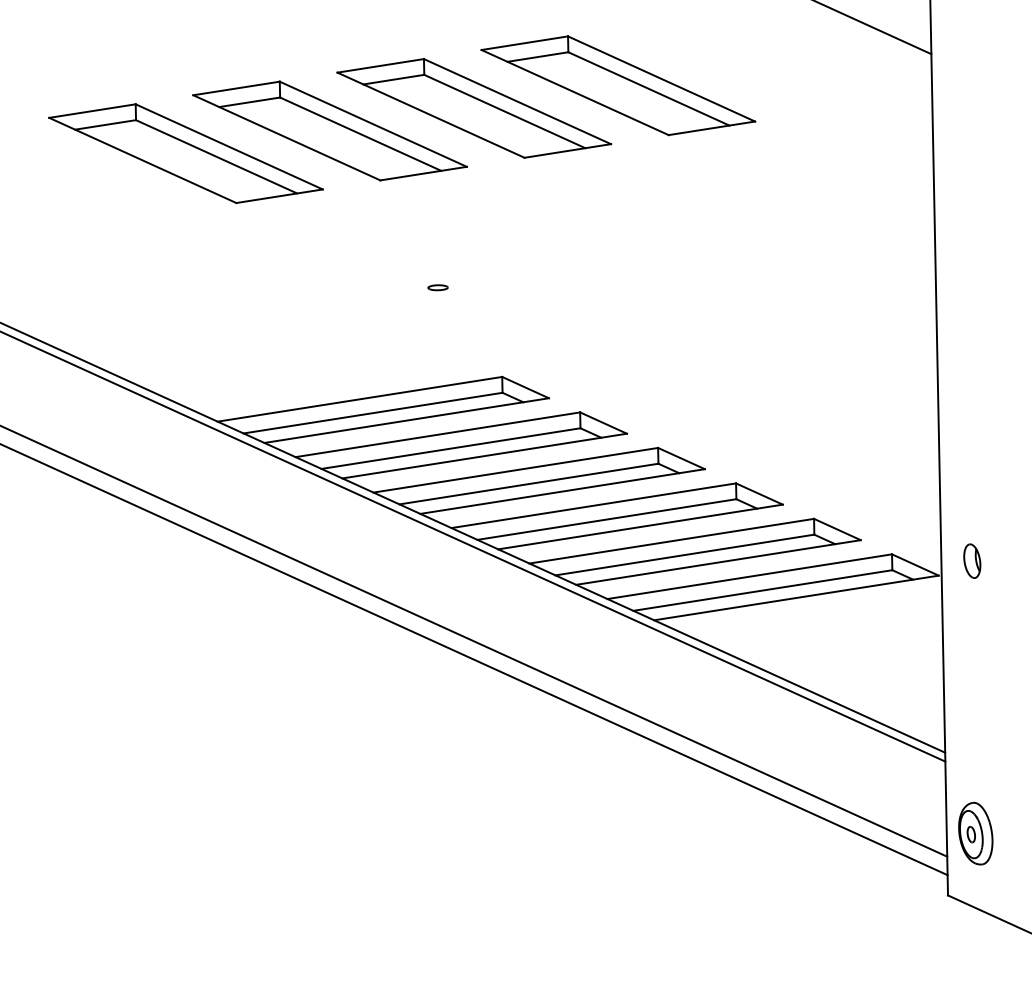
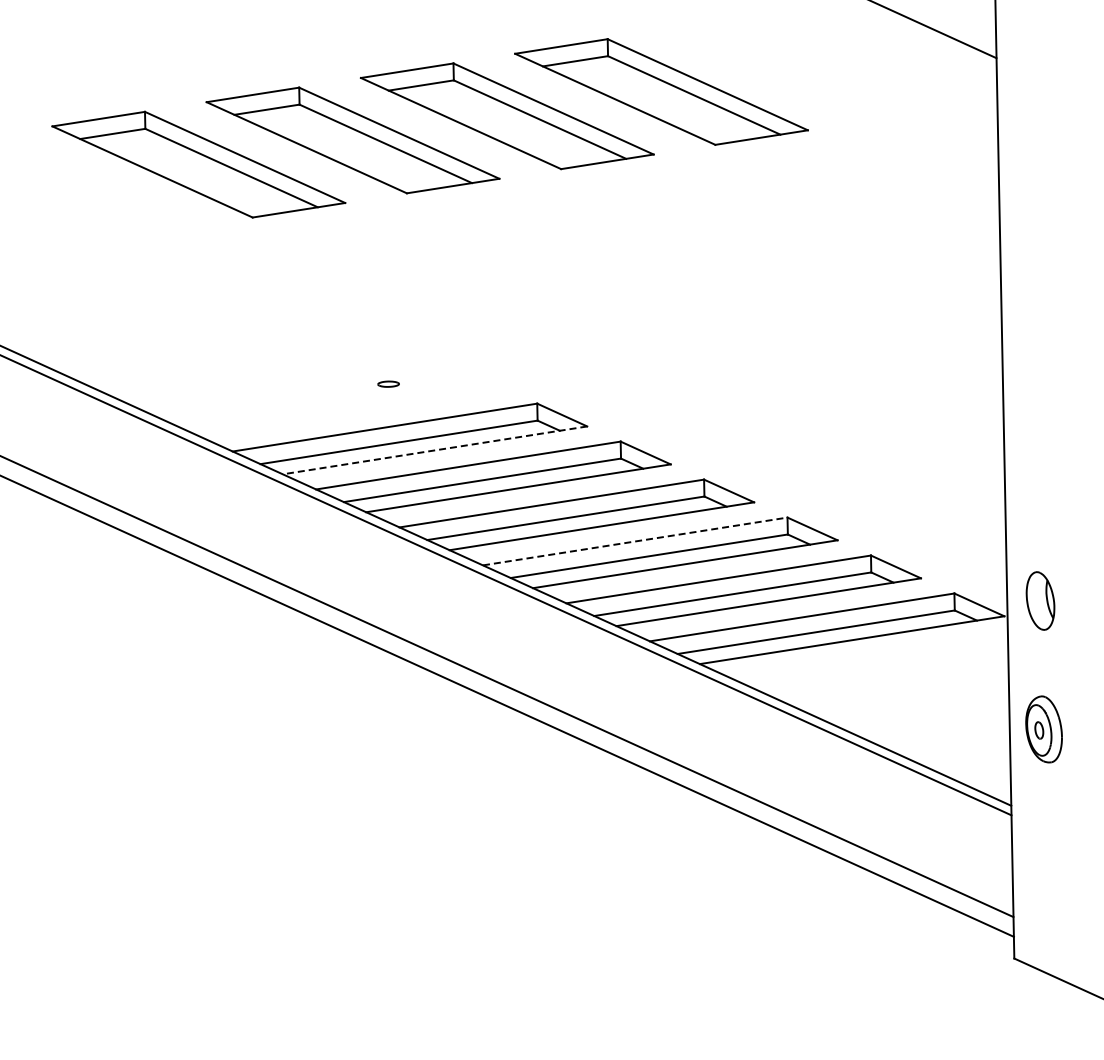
part: (437, 287) -> (388, 383), moved
line: (406, 420) -> (434, 450), solid -> dashed
line: (594, 505) -> (635, 541), solid -> dashed
part: (971, 560) -> (1039, 600), size x1.6
part: (975, 833) -> (1043, 729), moved

